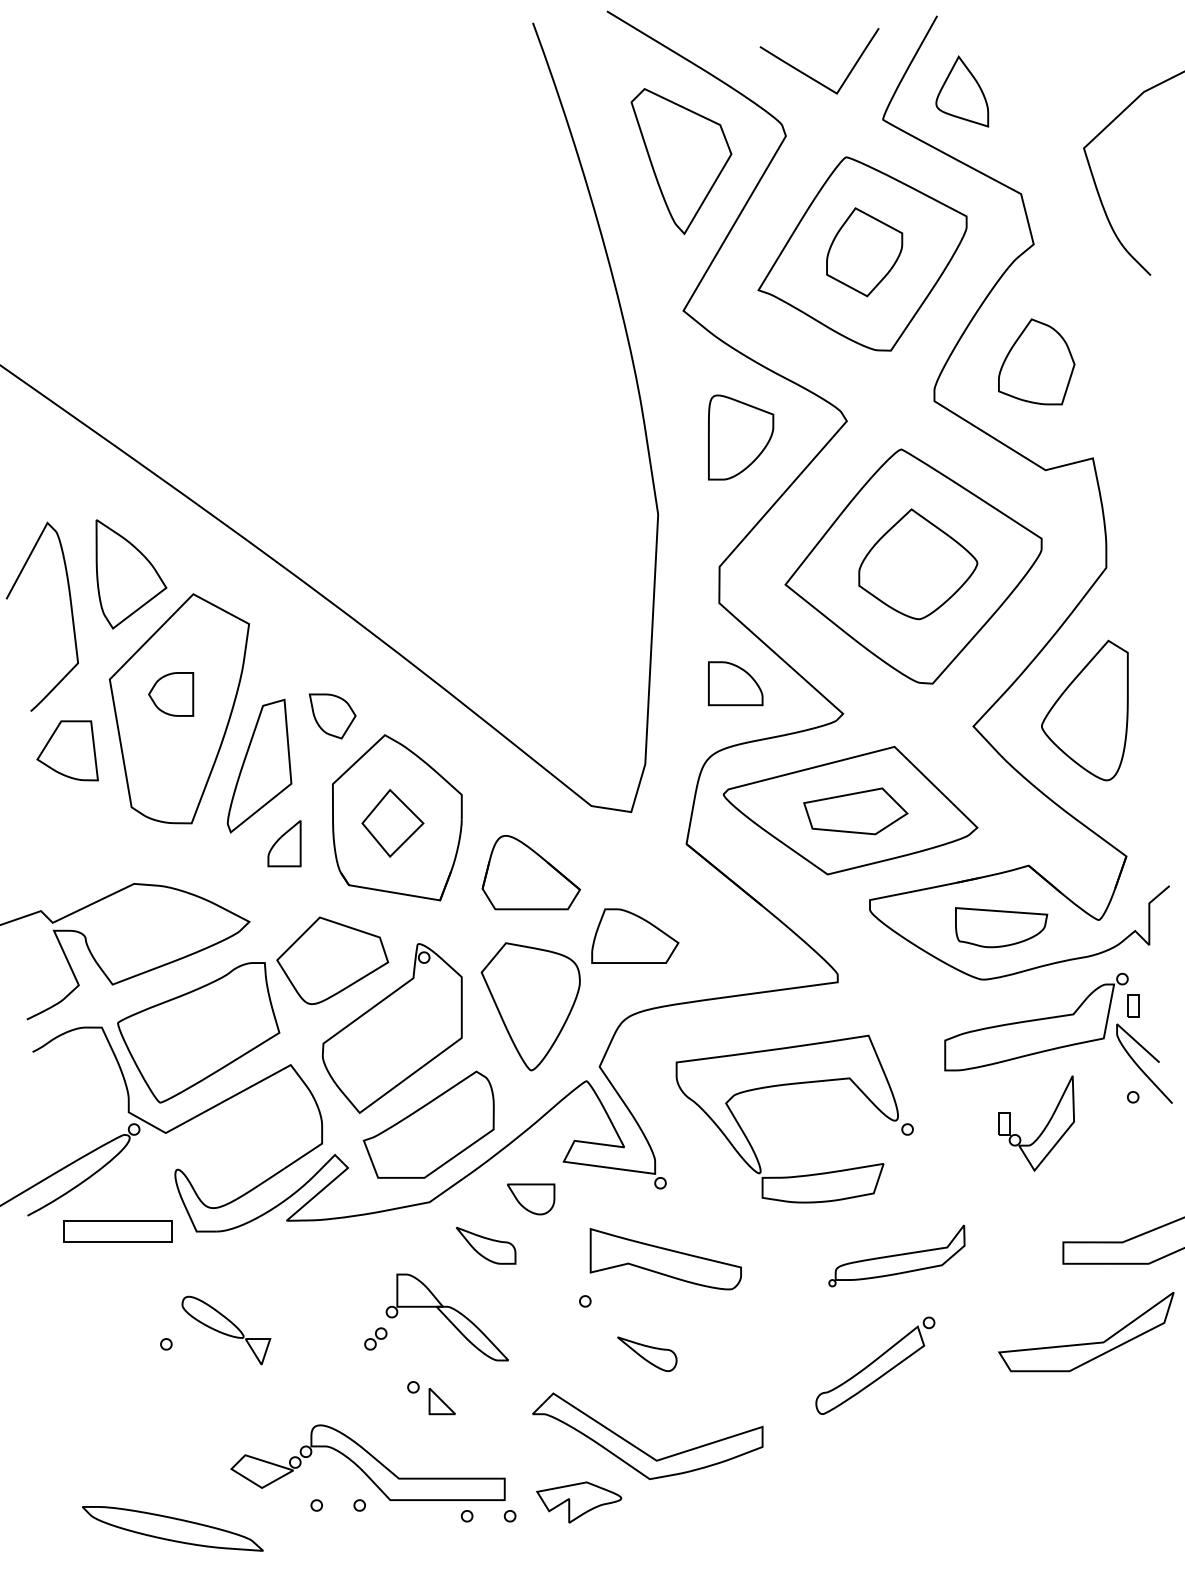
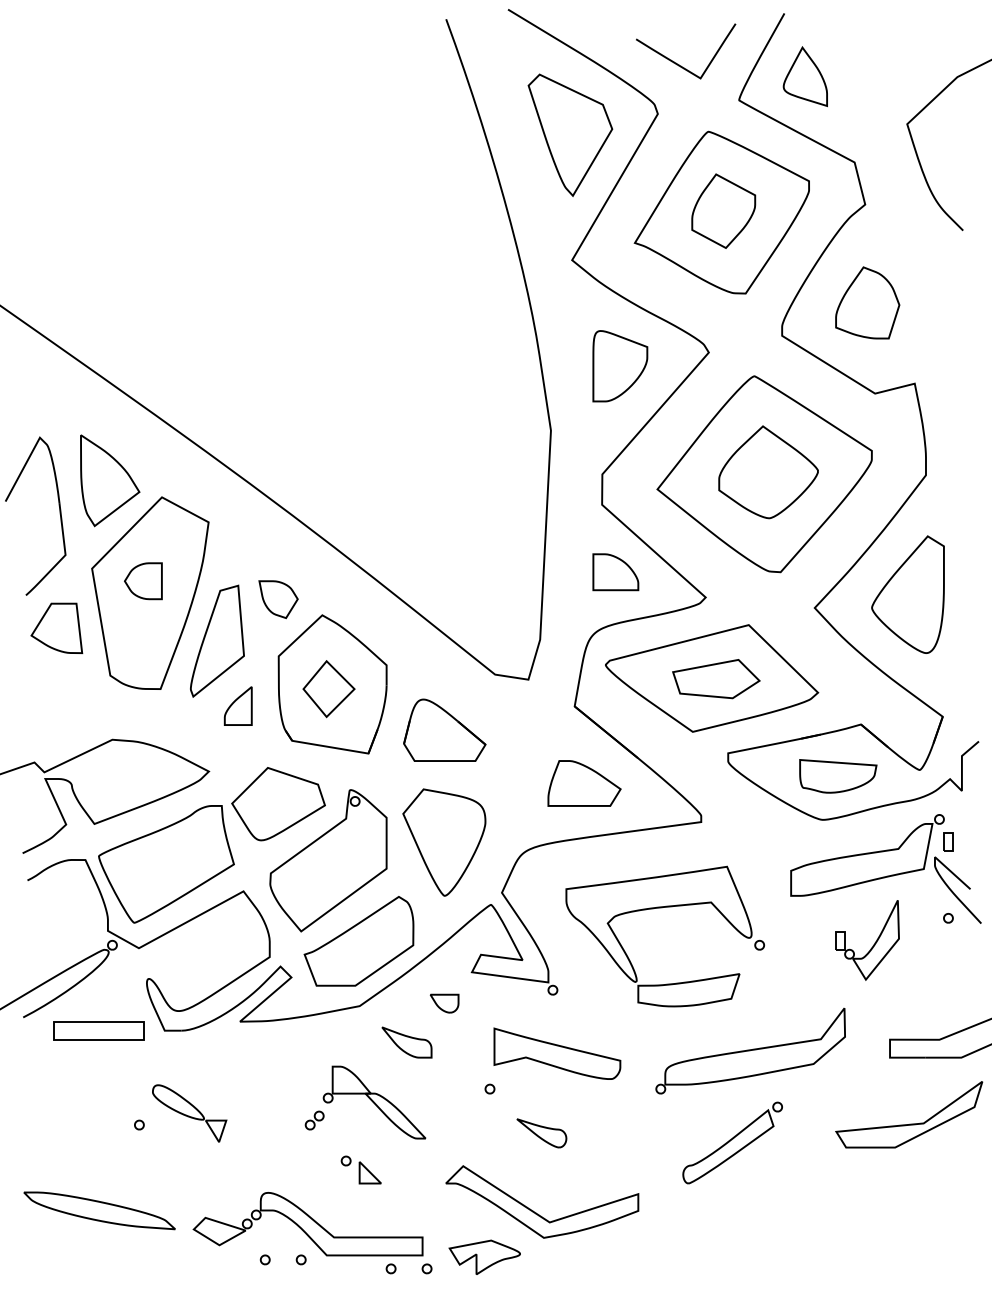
part: (635, 935) -> (584, 782), moved
part: (530, 1198) -> (444, 1003), size x0.71
part: (896, 1255) -> (750, 1050), size x1.67
part: (172, 1528) -> (99, 1210), moved

